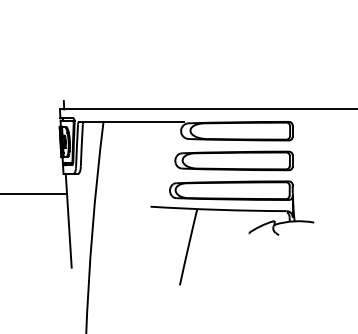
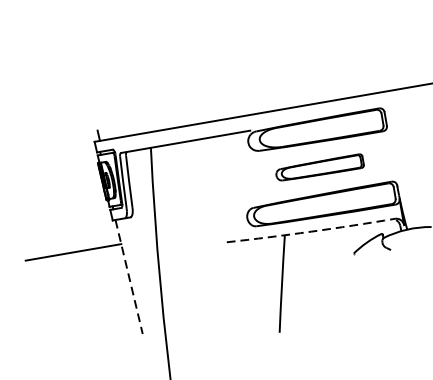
part: (233, 160) -> (319, 167), size x0.6
arc: (218, 209) -> (311, 231), solid -> dashed
line: (68, 220) -> (128, 276), solid -> dashed

